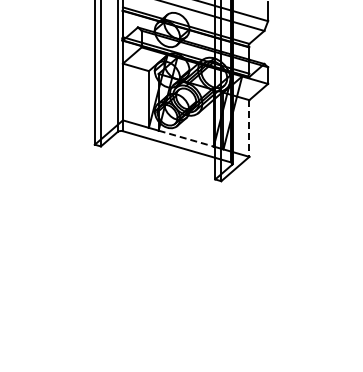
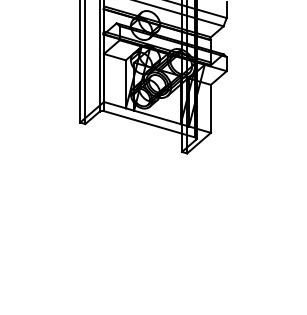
line: (249, 129) -> (211, 109), dashed -> solid
line: (186, 138) -> (157, 117), dashed -> solid

